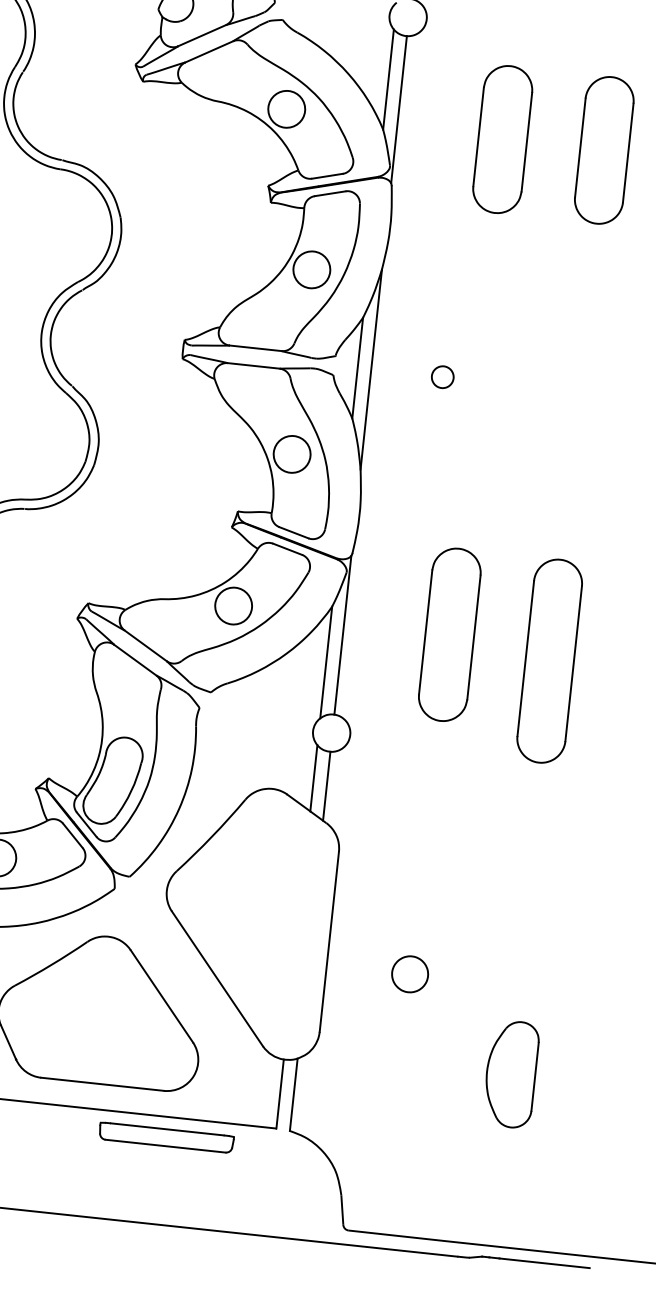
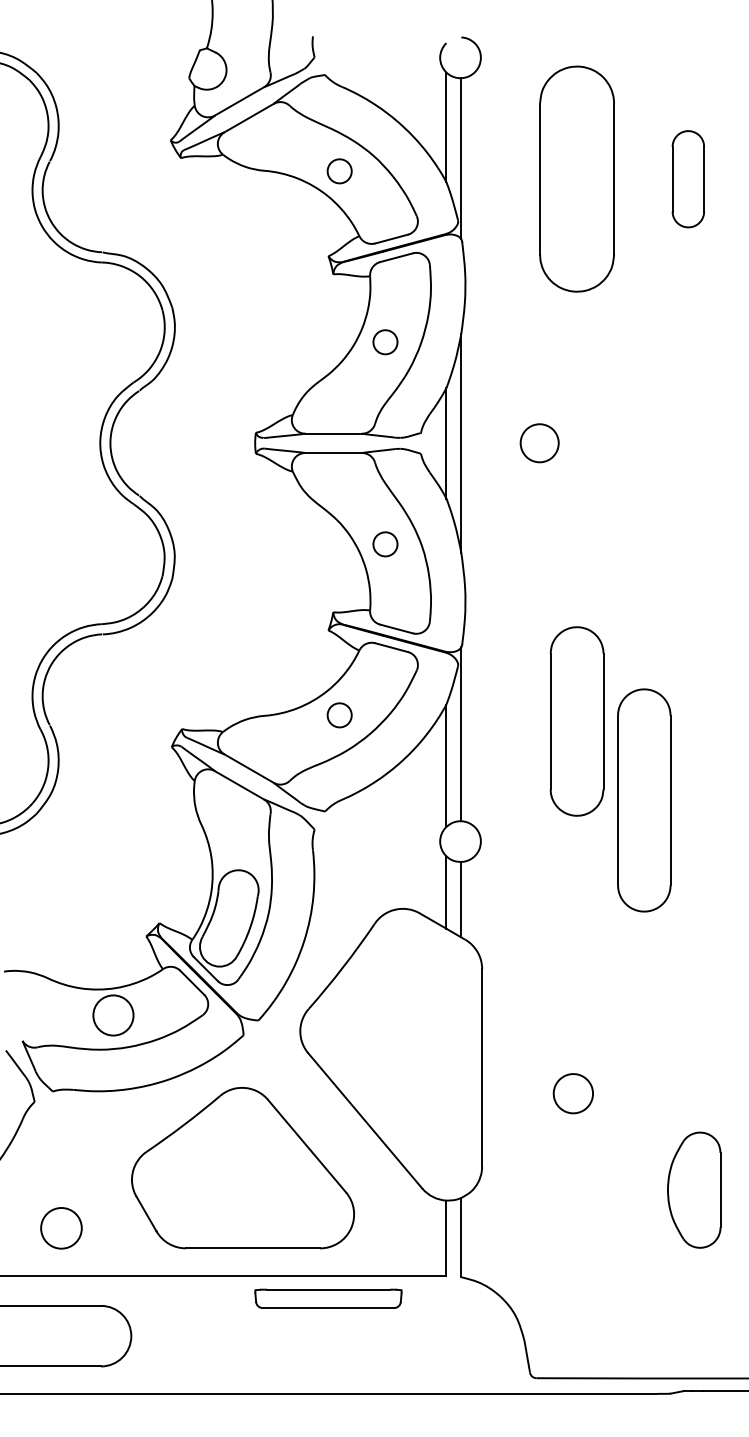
circle: (286, 109) -> (339, 171), size x0.6
part: (502, 138) -> (576, 178), size x1.4
part: (604, 150) -> (688, 179), size x0.6
circle: (311, 270) -> (385, 342), size x0.6
part: (442, 377) -> (539, 443), size x1.6
circle: (292, 454) -> (385, 544), size x0.6
circle: (233, 606) -> (339, 715), size x0.6
part: (549, 661) -> (644, 800), moved

